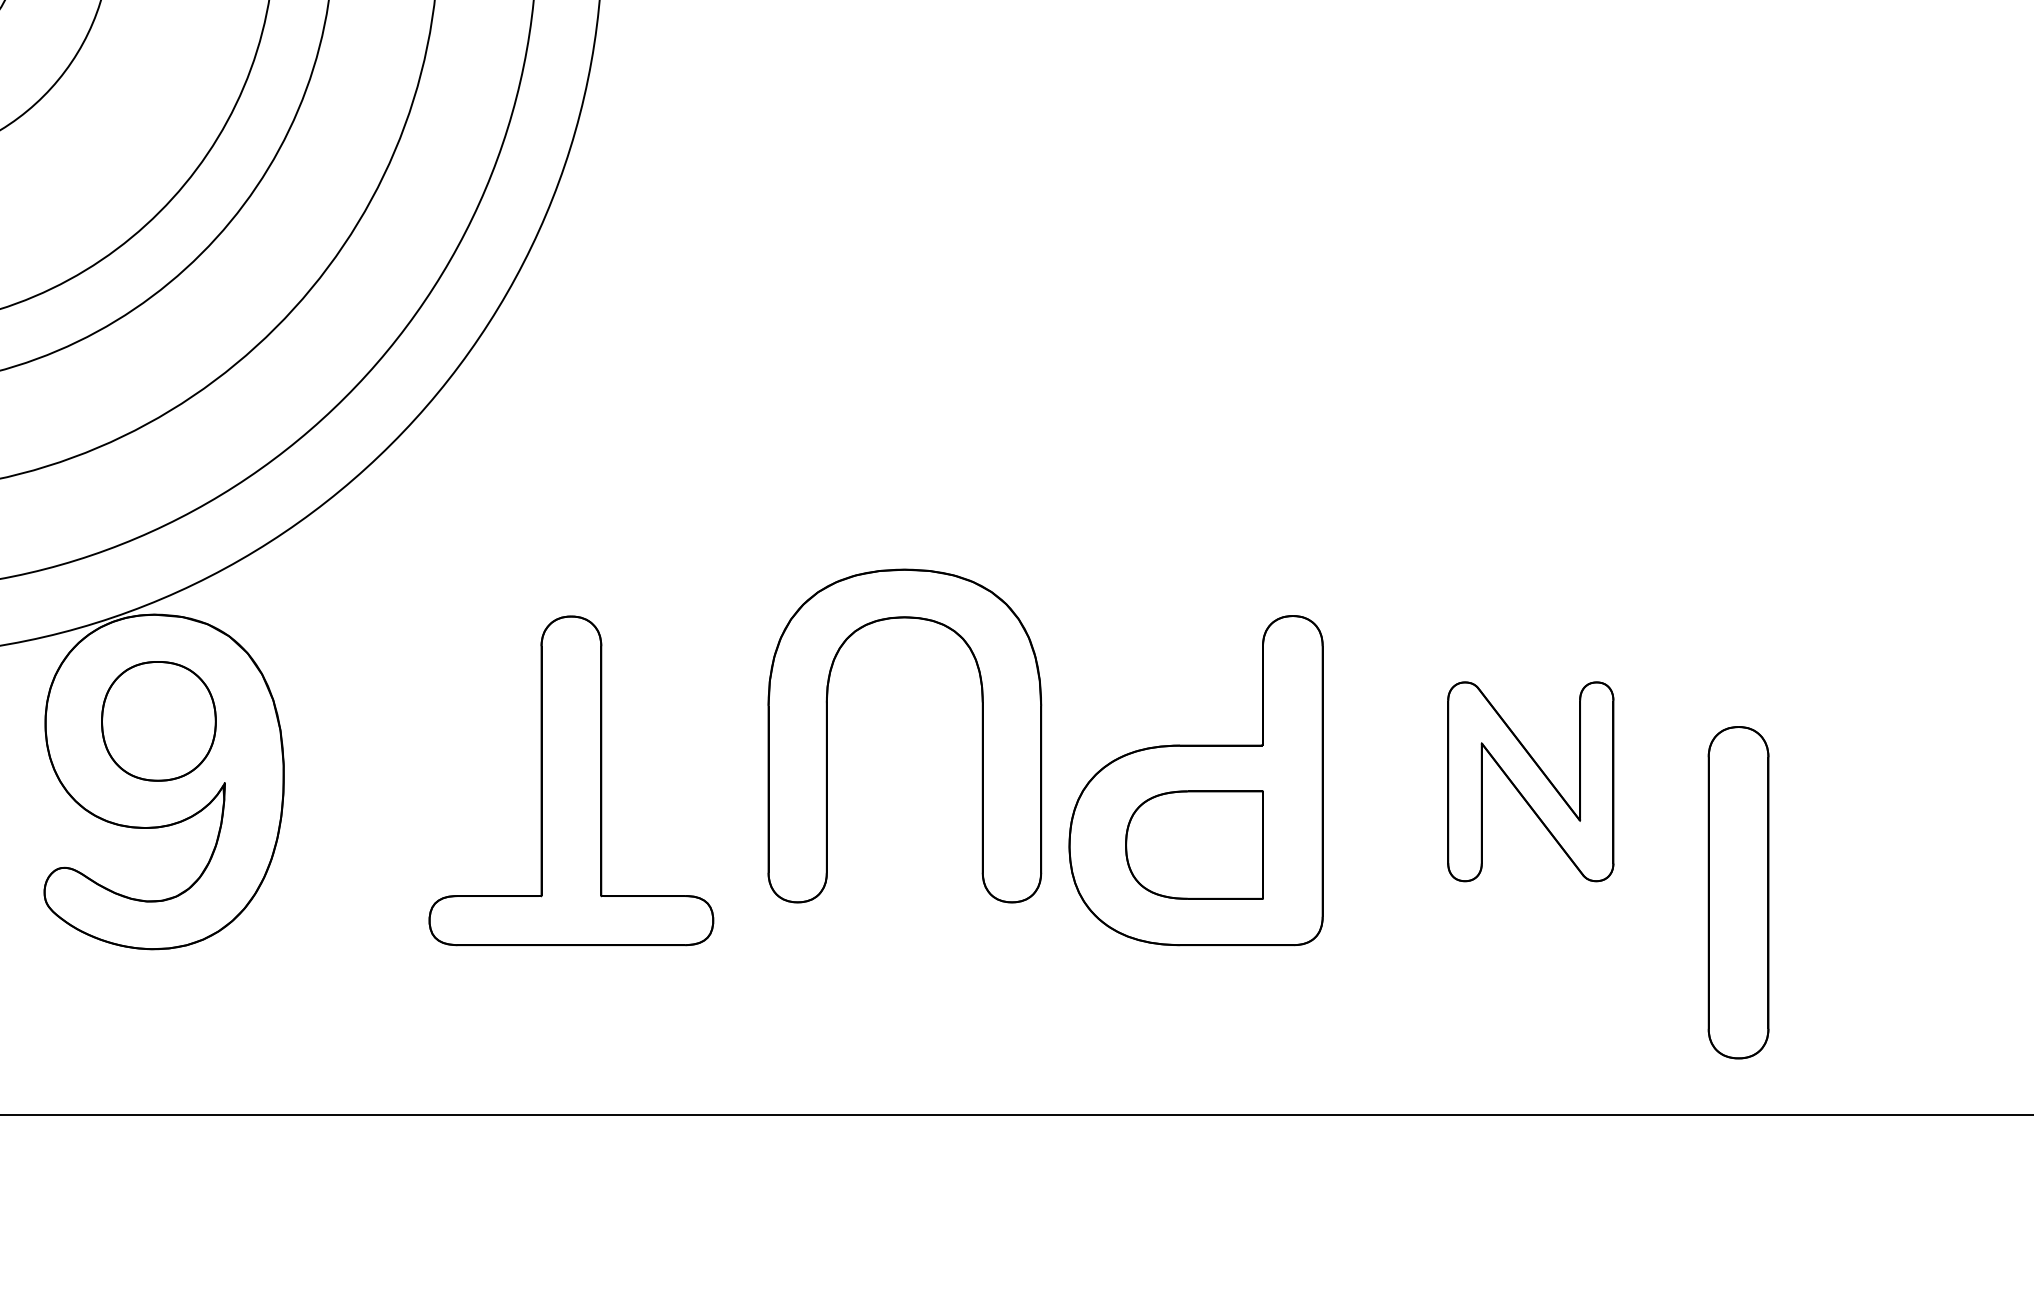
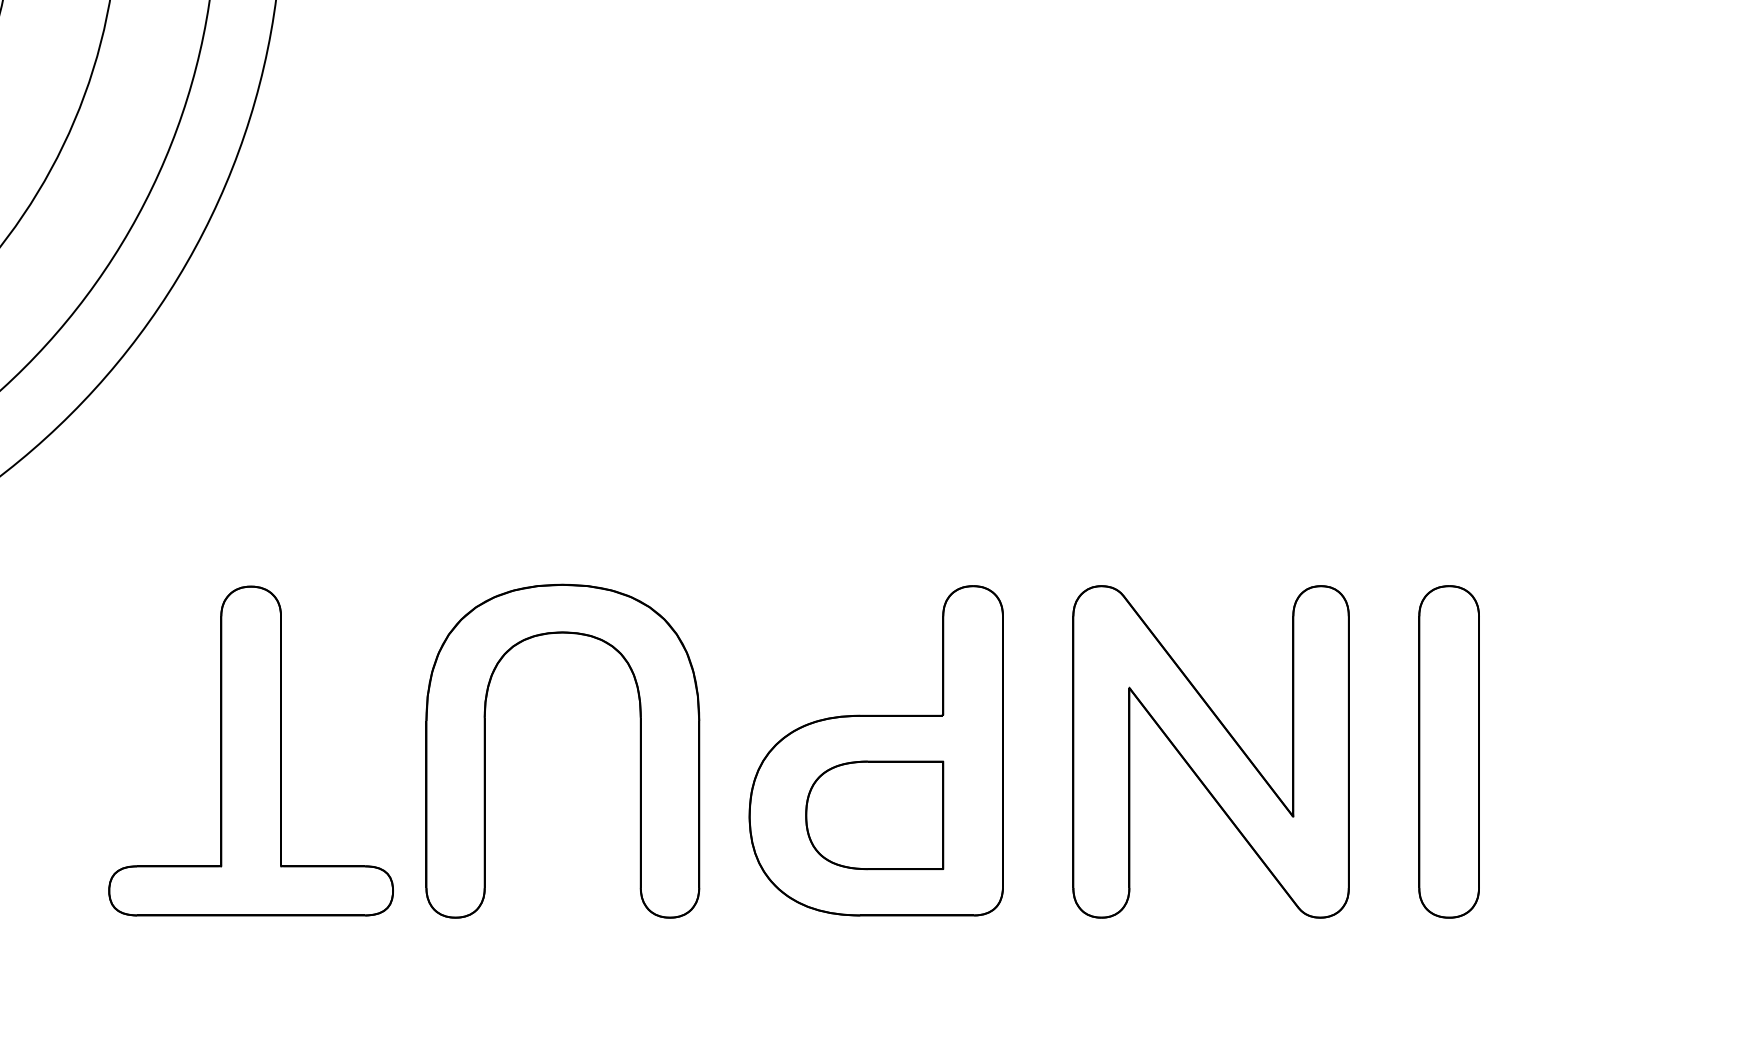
part: (827, 735) -> (485, 750), moved
part: (1530, 781) -> (1210, 751), size x1.67
part: (1738, 892) -> (1449, 751), moved

